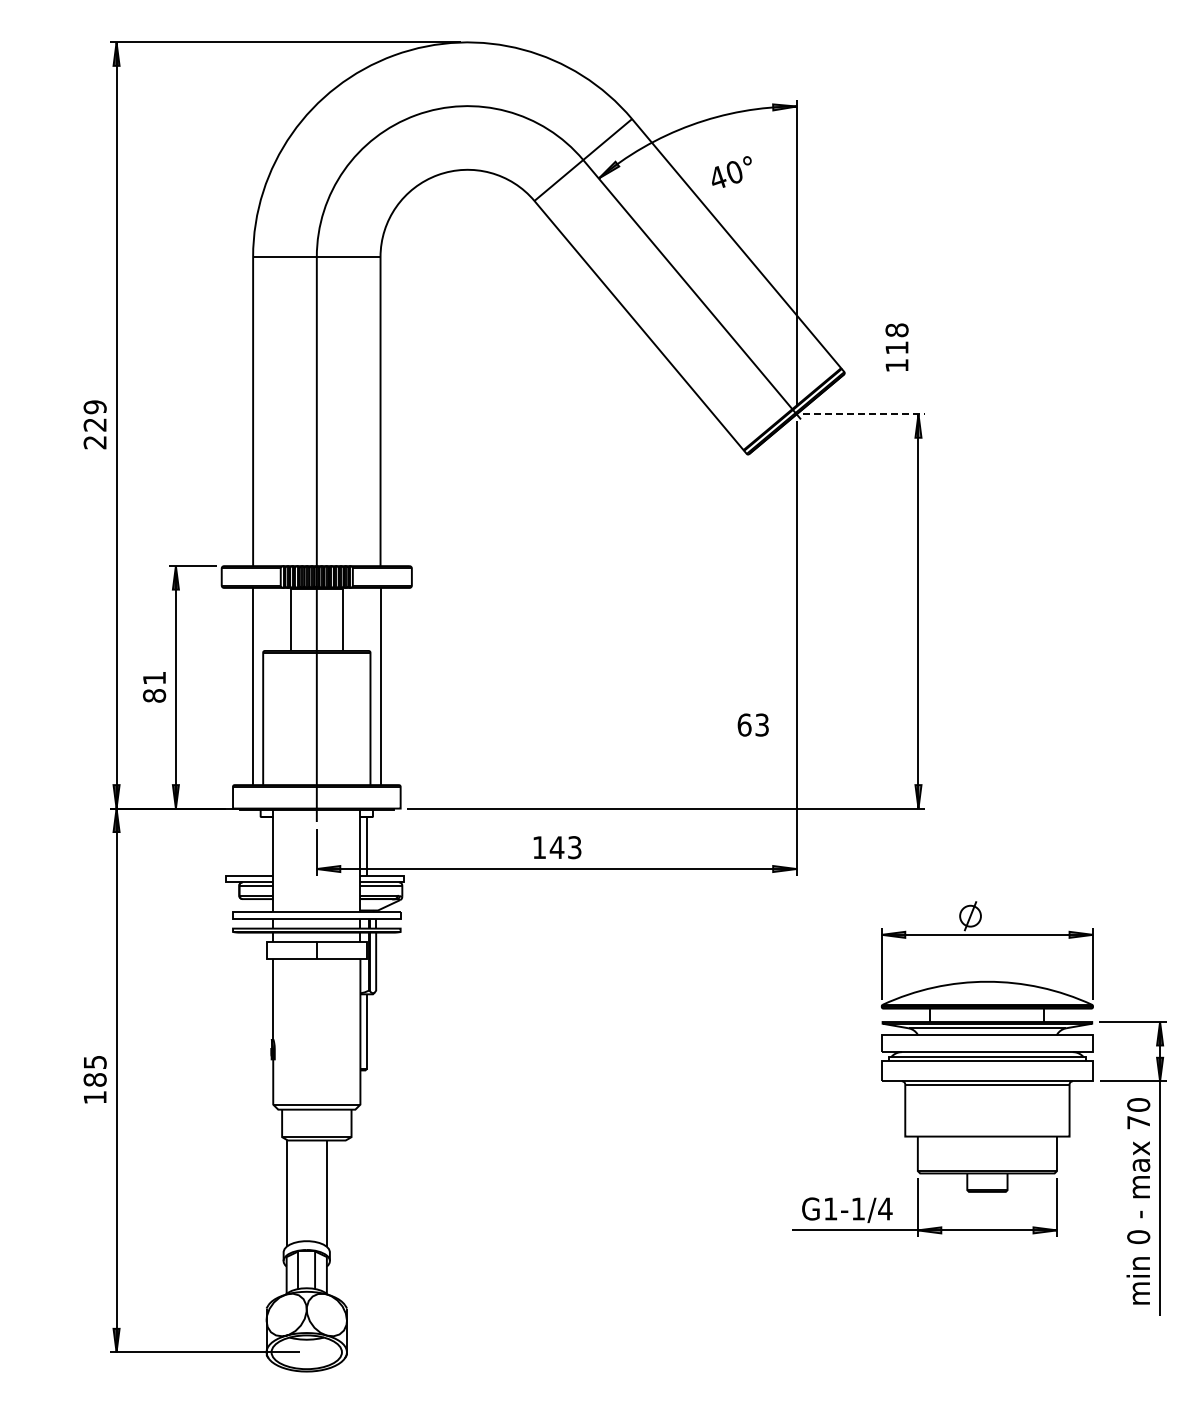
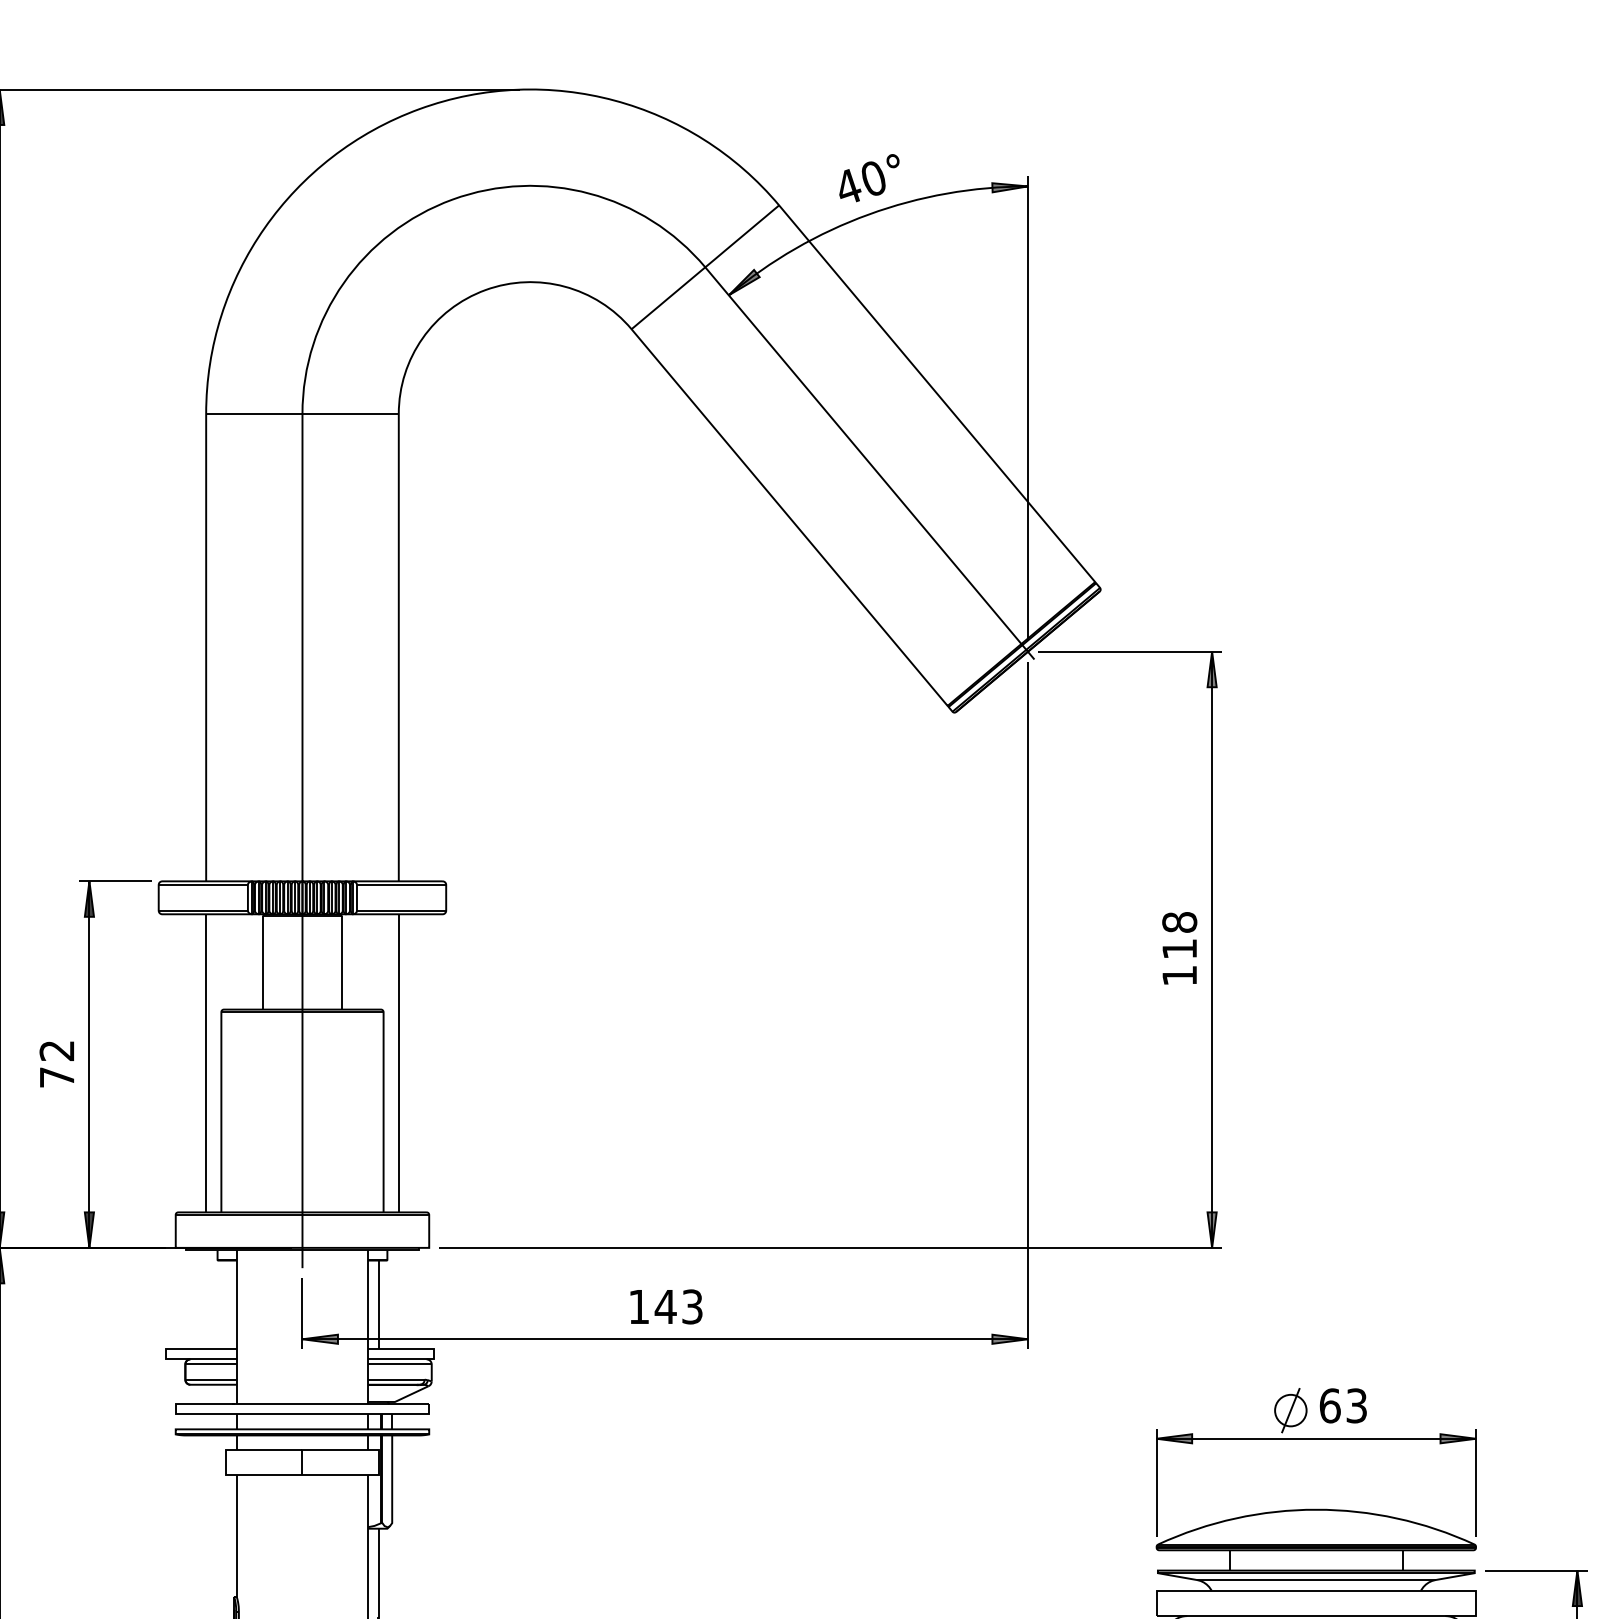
text: (731, 171) -> (868, 177), moved
text: (896, 347) -> (1178, 948), moved
line: (864, 414) -> (1130, 652), dashed -> solid
text: (154, 687) -> (57, 1064), 81 -> 72
text: (752, 724) -> (1342, 1404), moved

